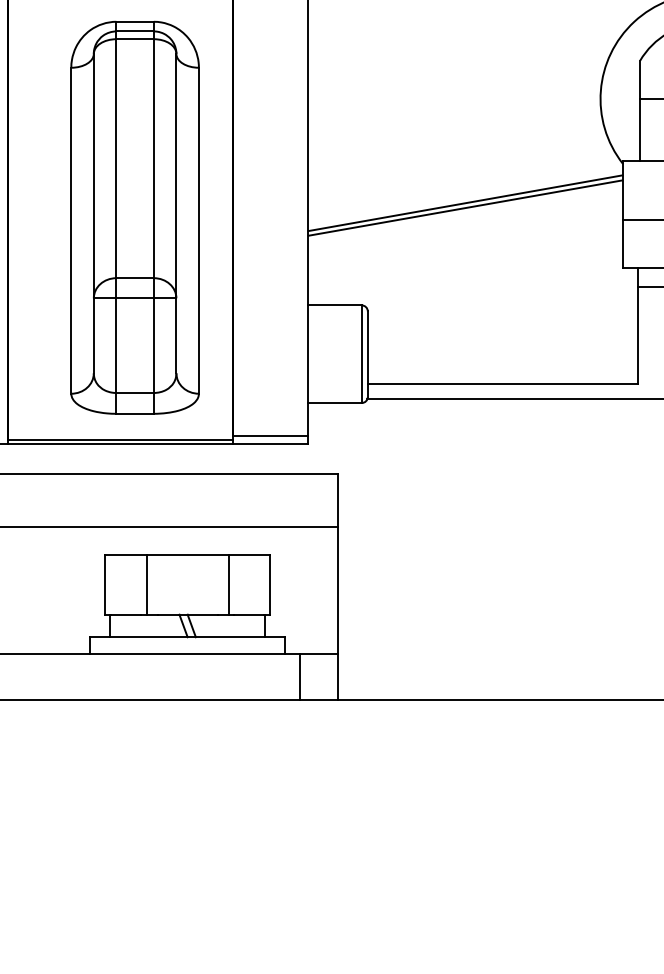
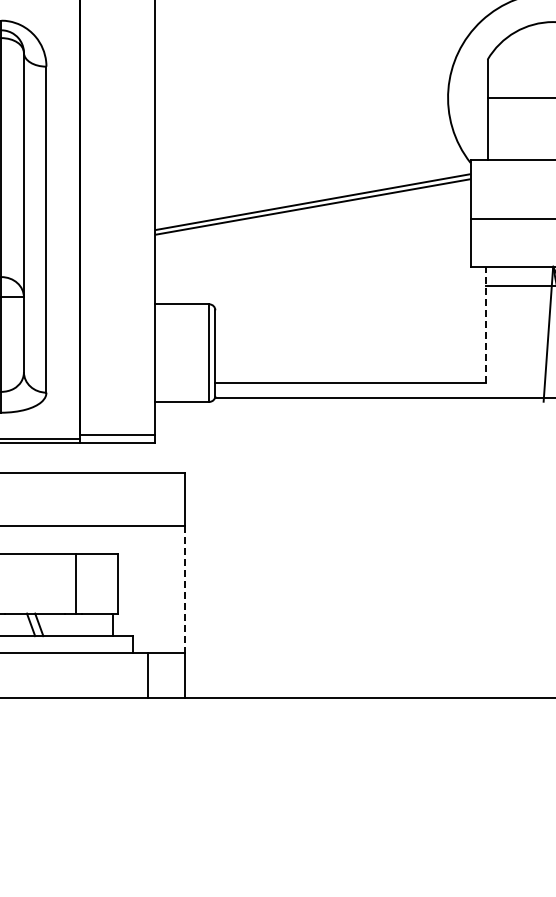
line: (638, 325) -> (486, 324), solid -> dashed
line: (337, 590) -> (185, 589), solid -> dashed

